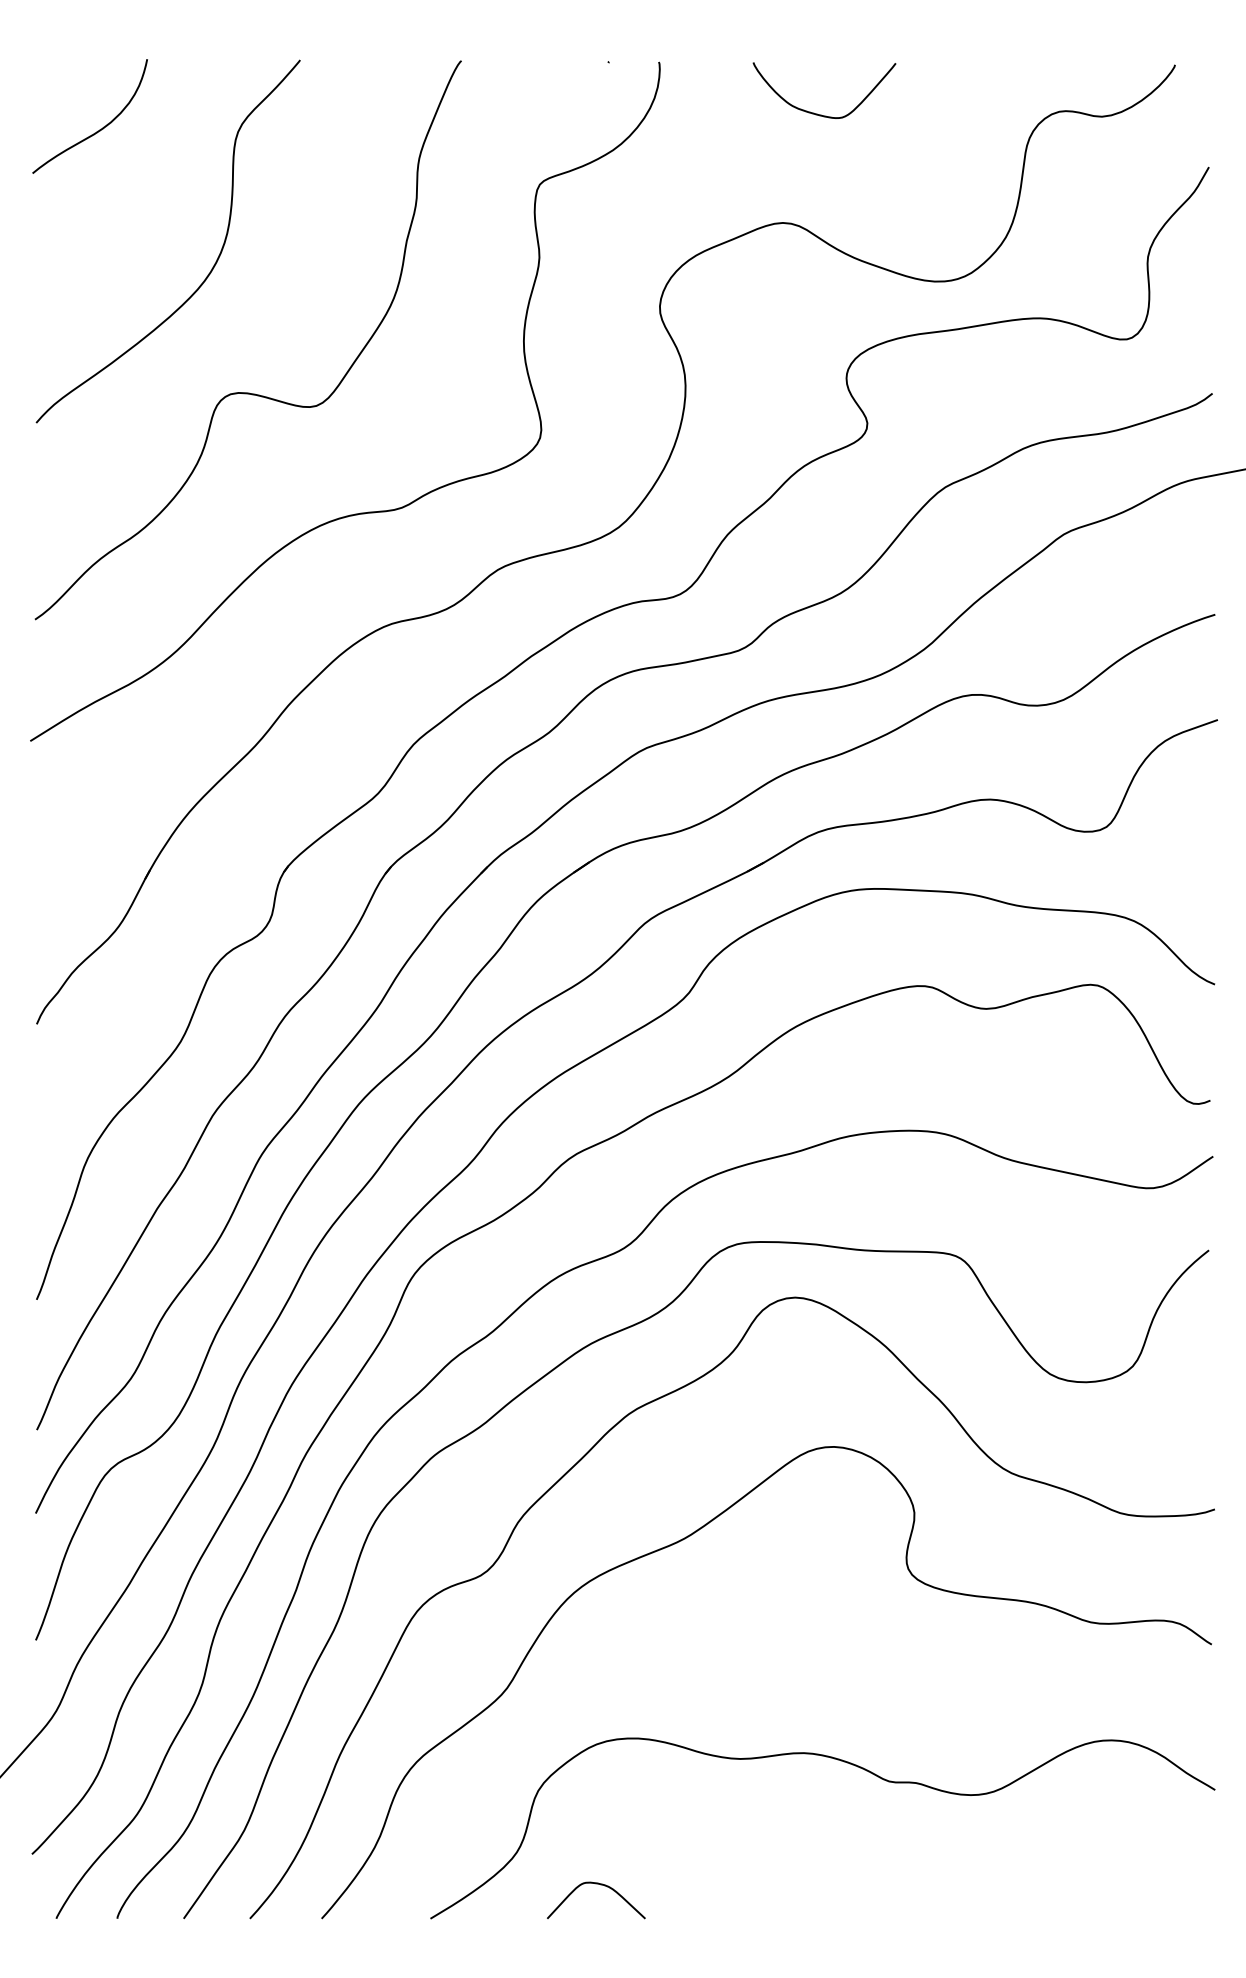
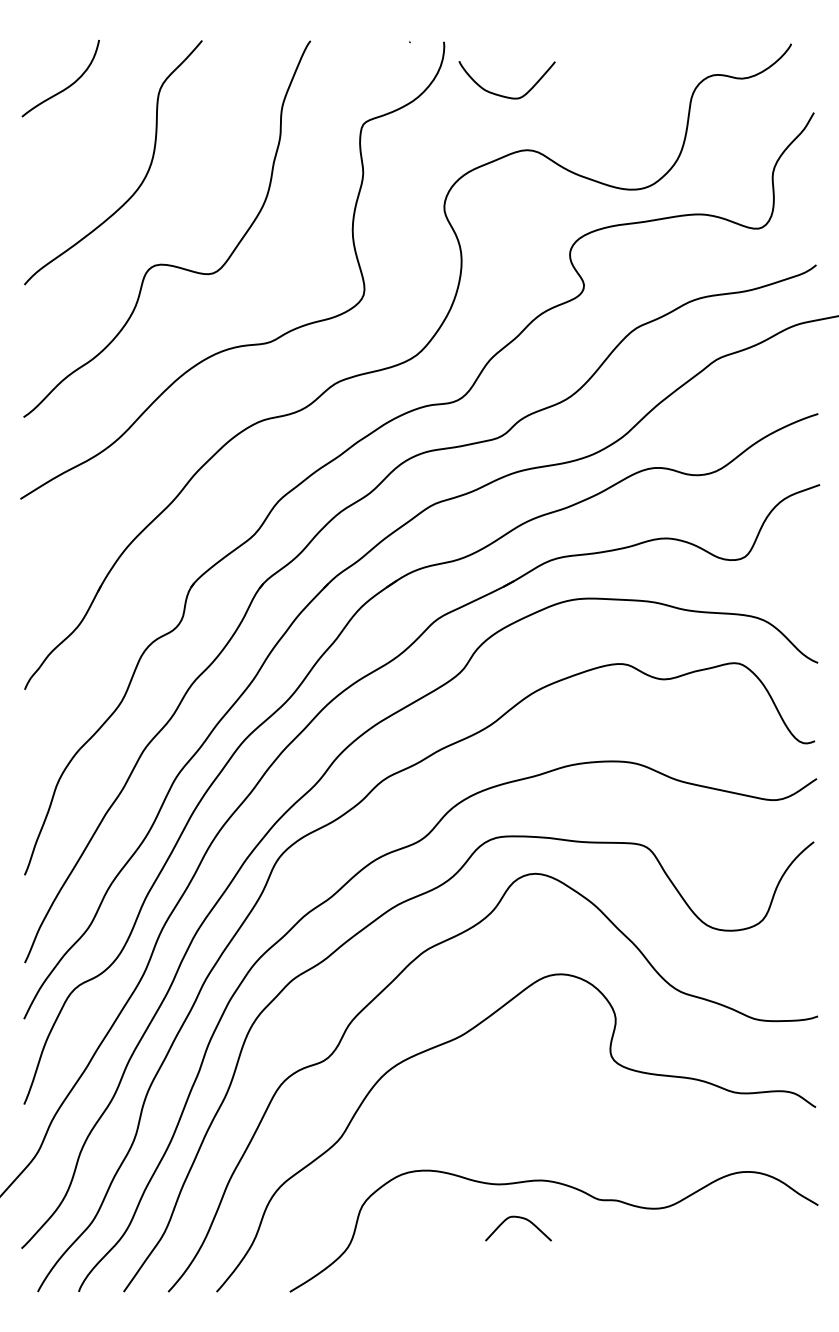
curve: (820, 113) -> (504, 95), moved
curve: (597, 1885) -> (519, 1218), moved

